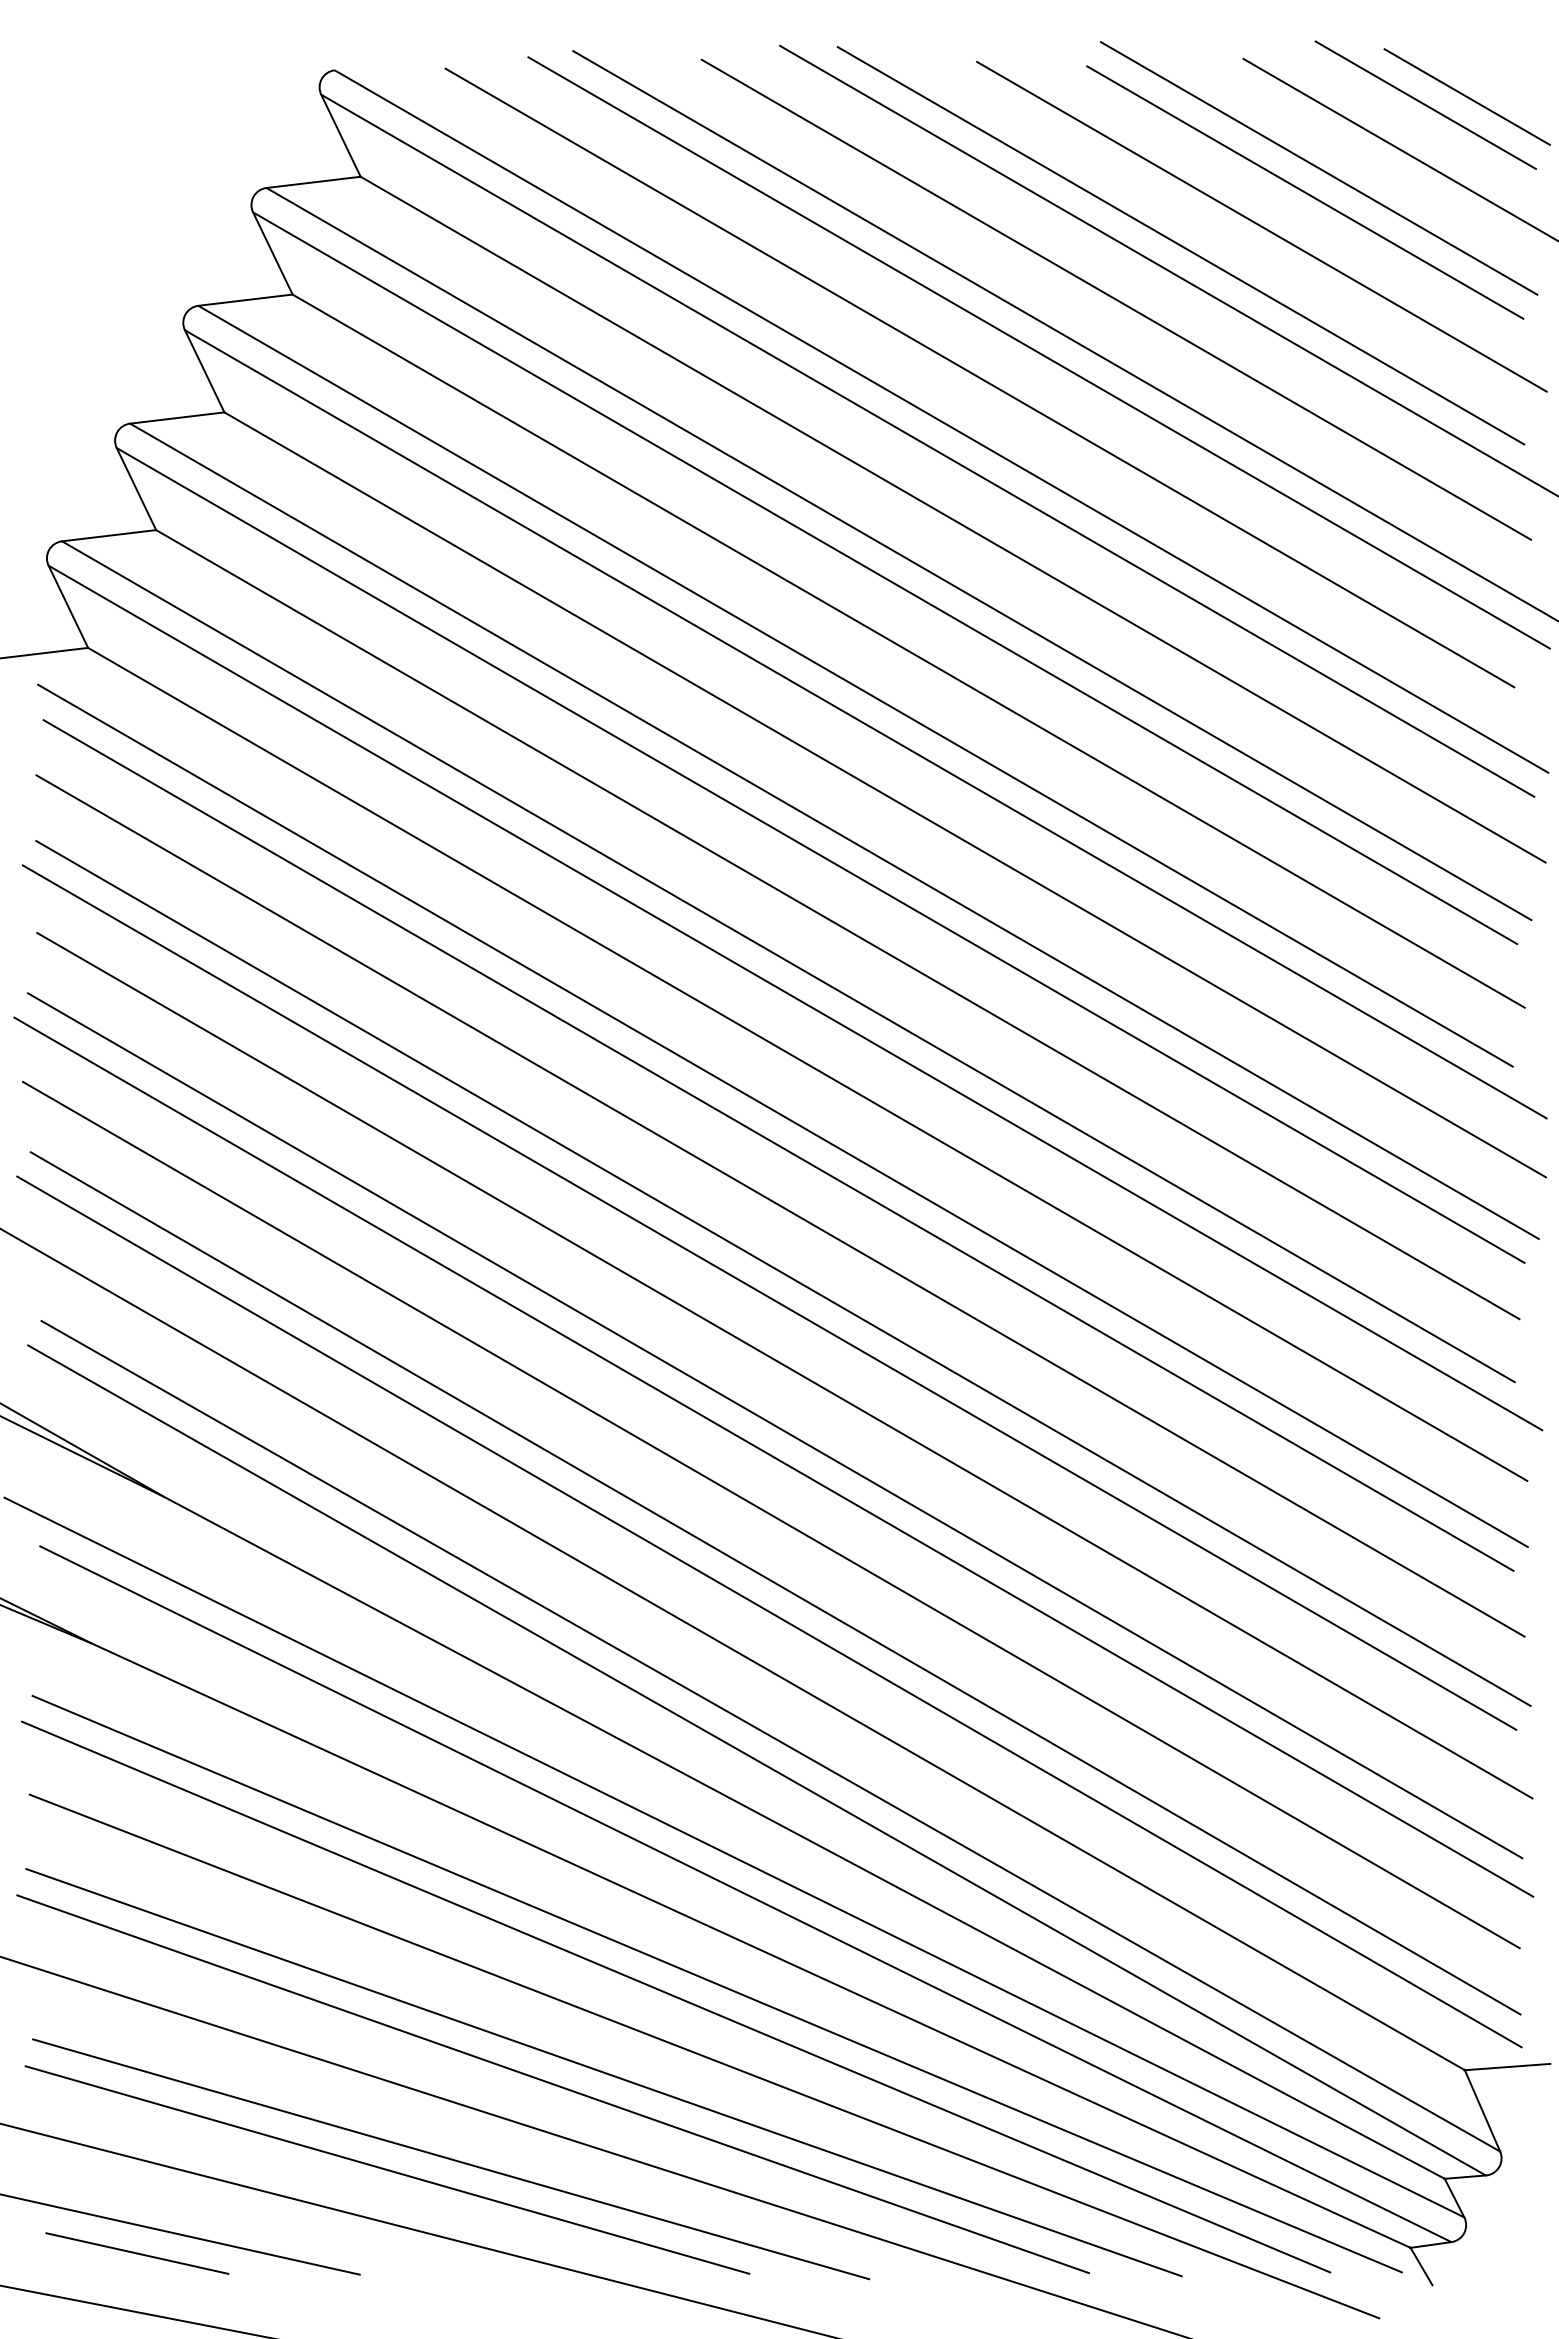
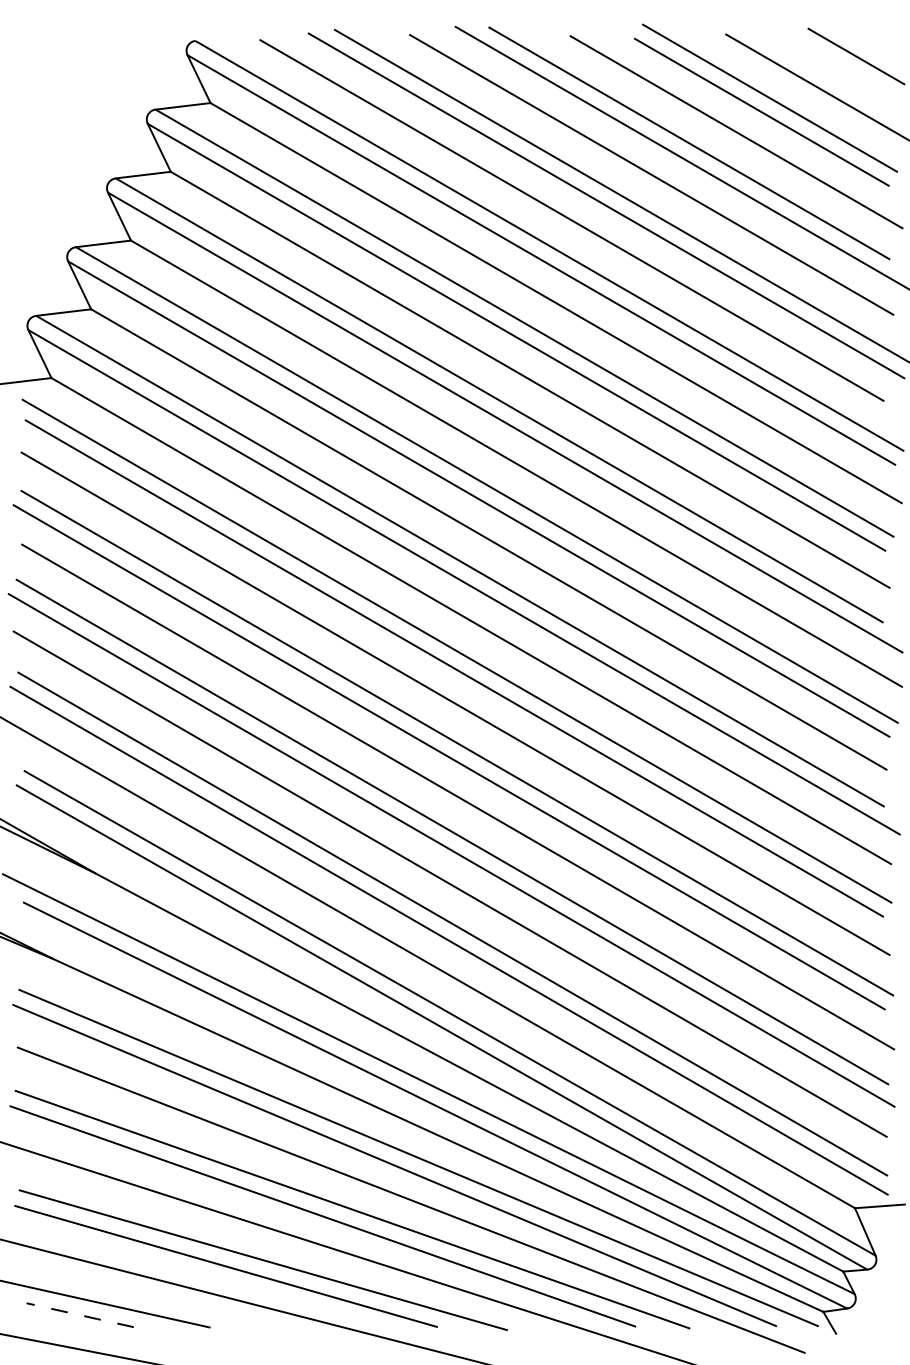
line: (1426, 105) -> (832, 61), removed
line: (137, 2254) -> (80, 1315), solid -> dashed

